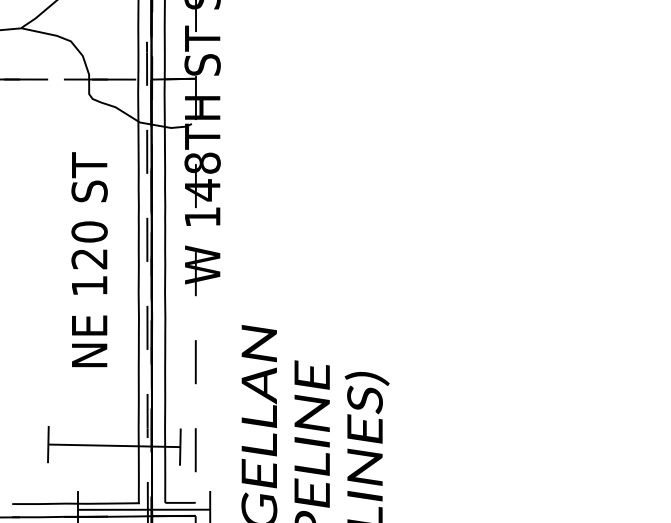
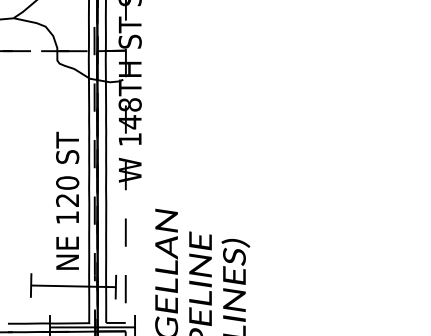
text: (89, 259) -> (67, 200), moved

